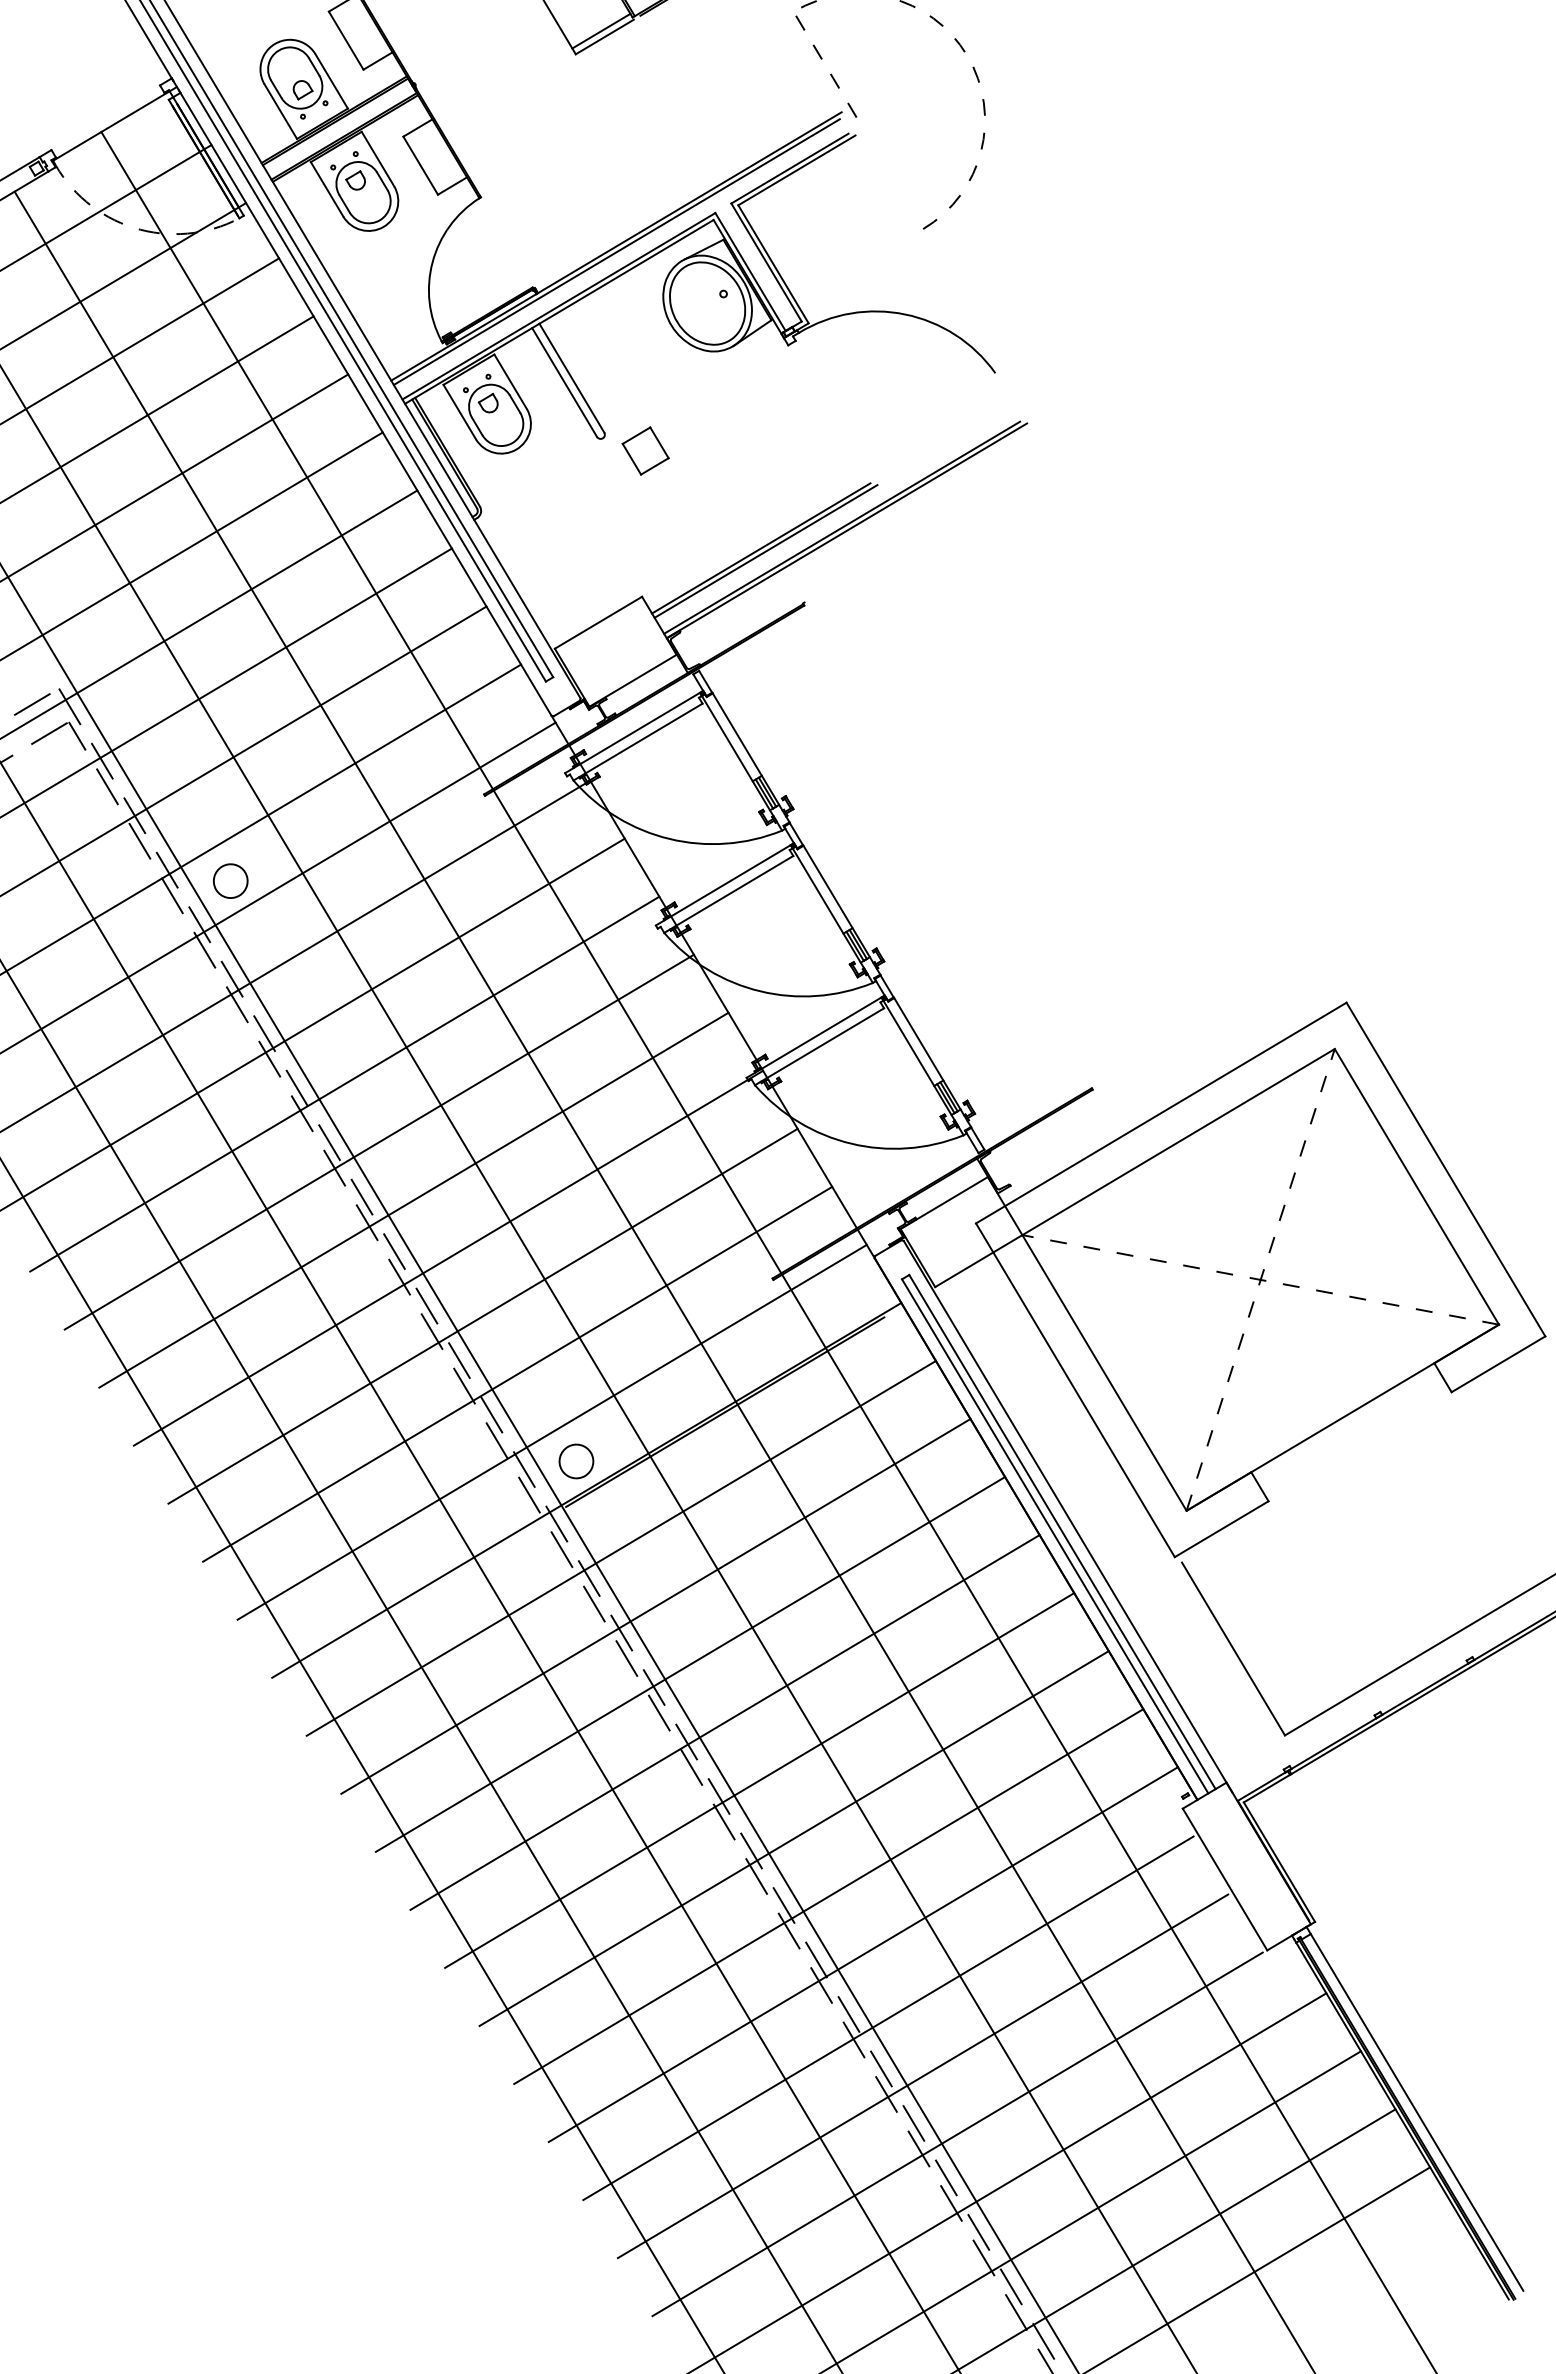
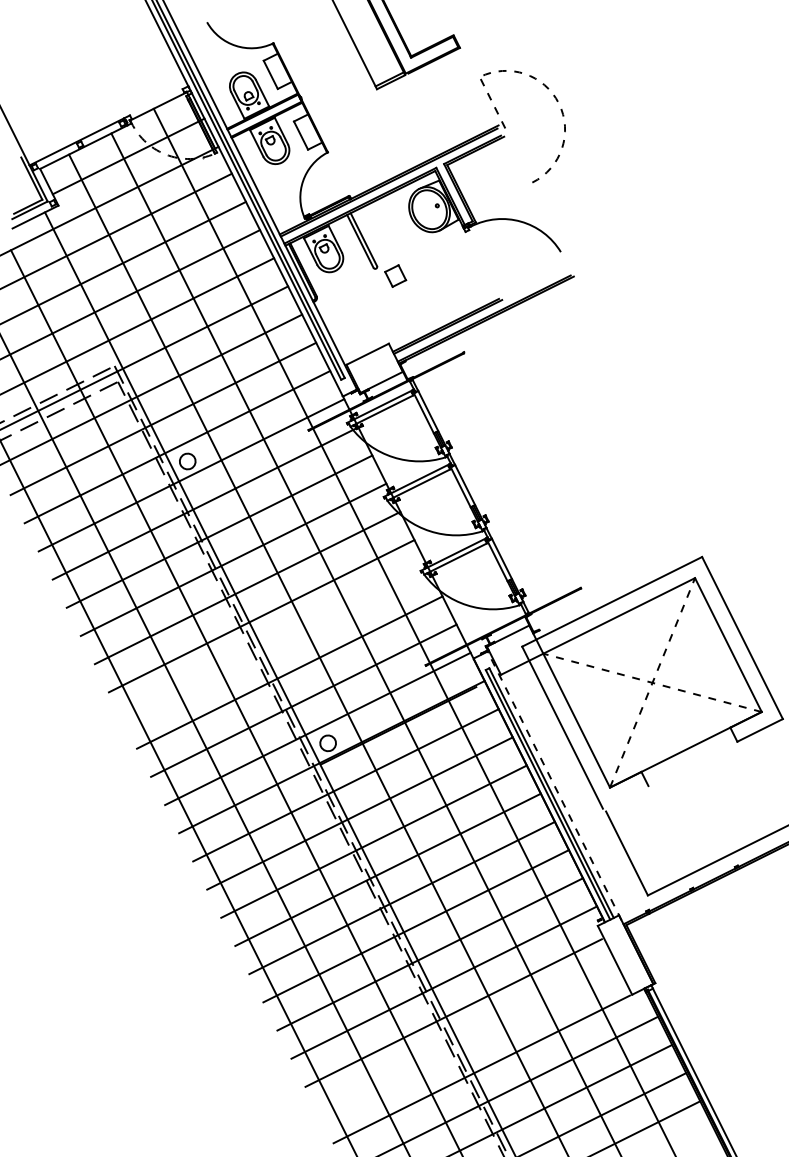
line: (447, 1258) -> (275, 644), removed
line: (1067, 1517) -> (554, 786), solid -> dashed
line: (1221, 1529) -> (625, 797), removed
line: (922, 2076) -> (467, 1041), removed

